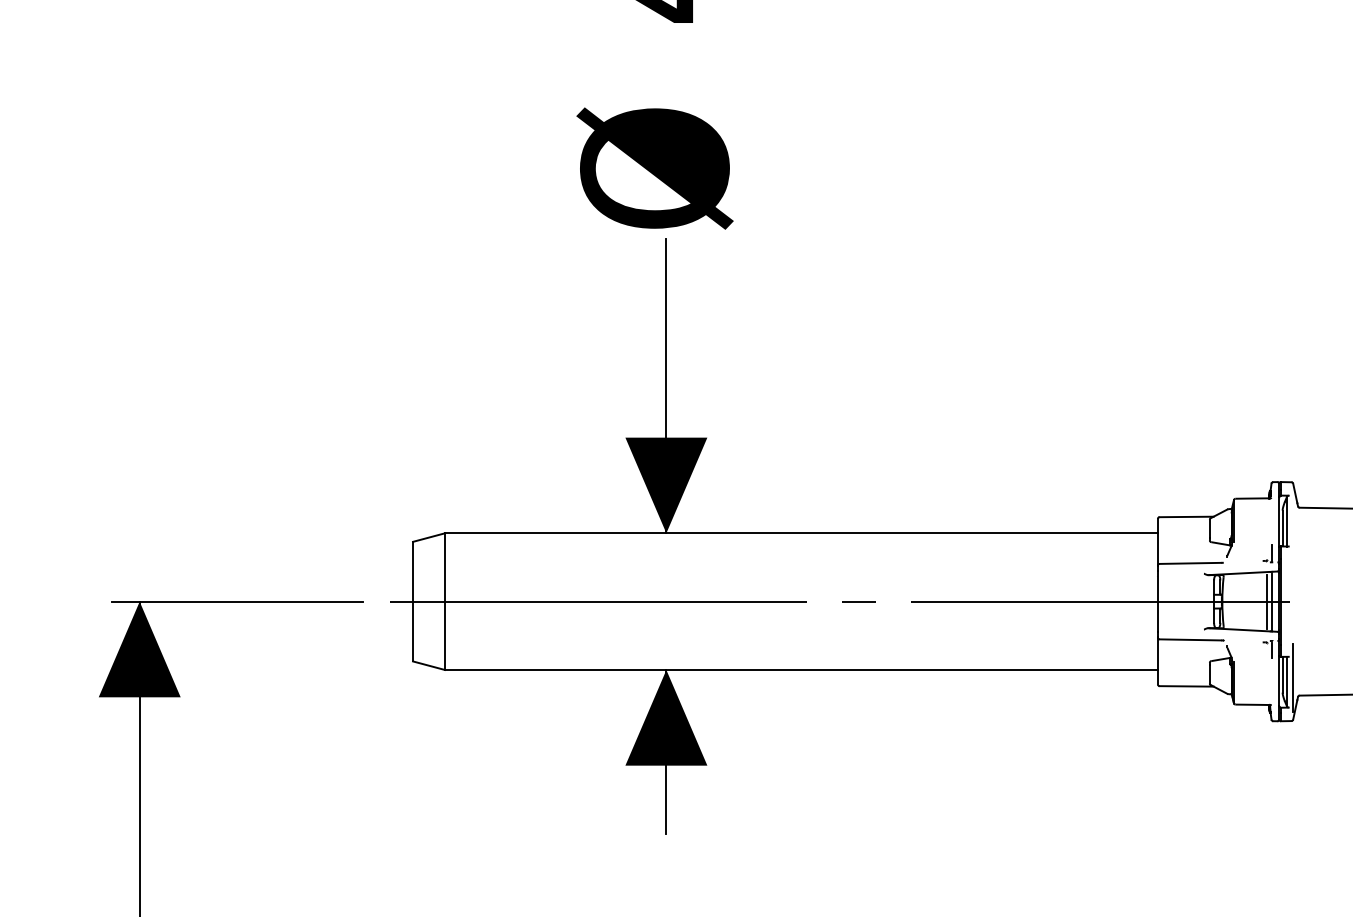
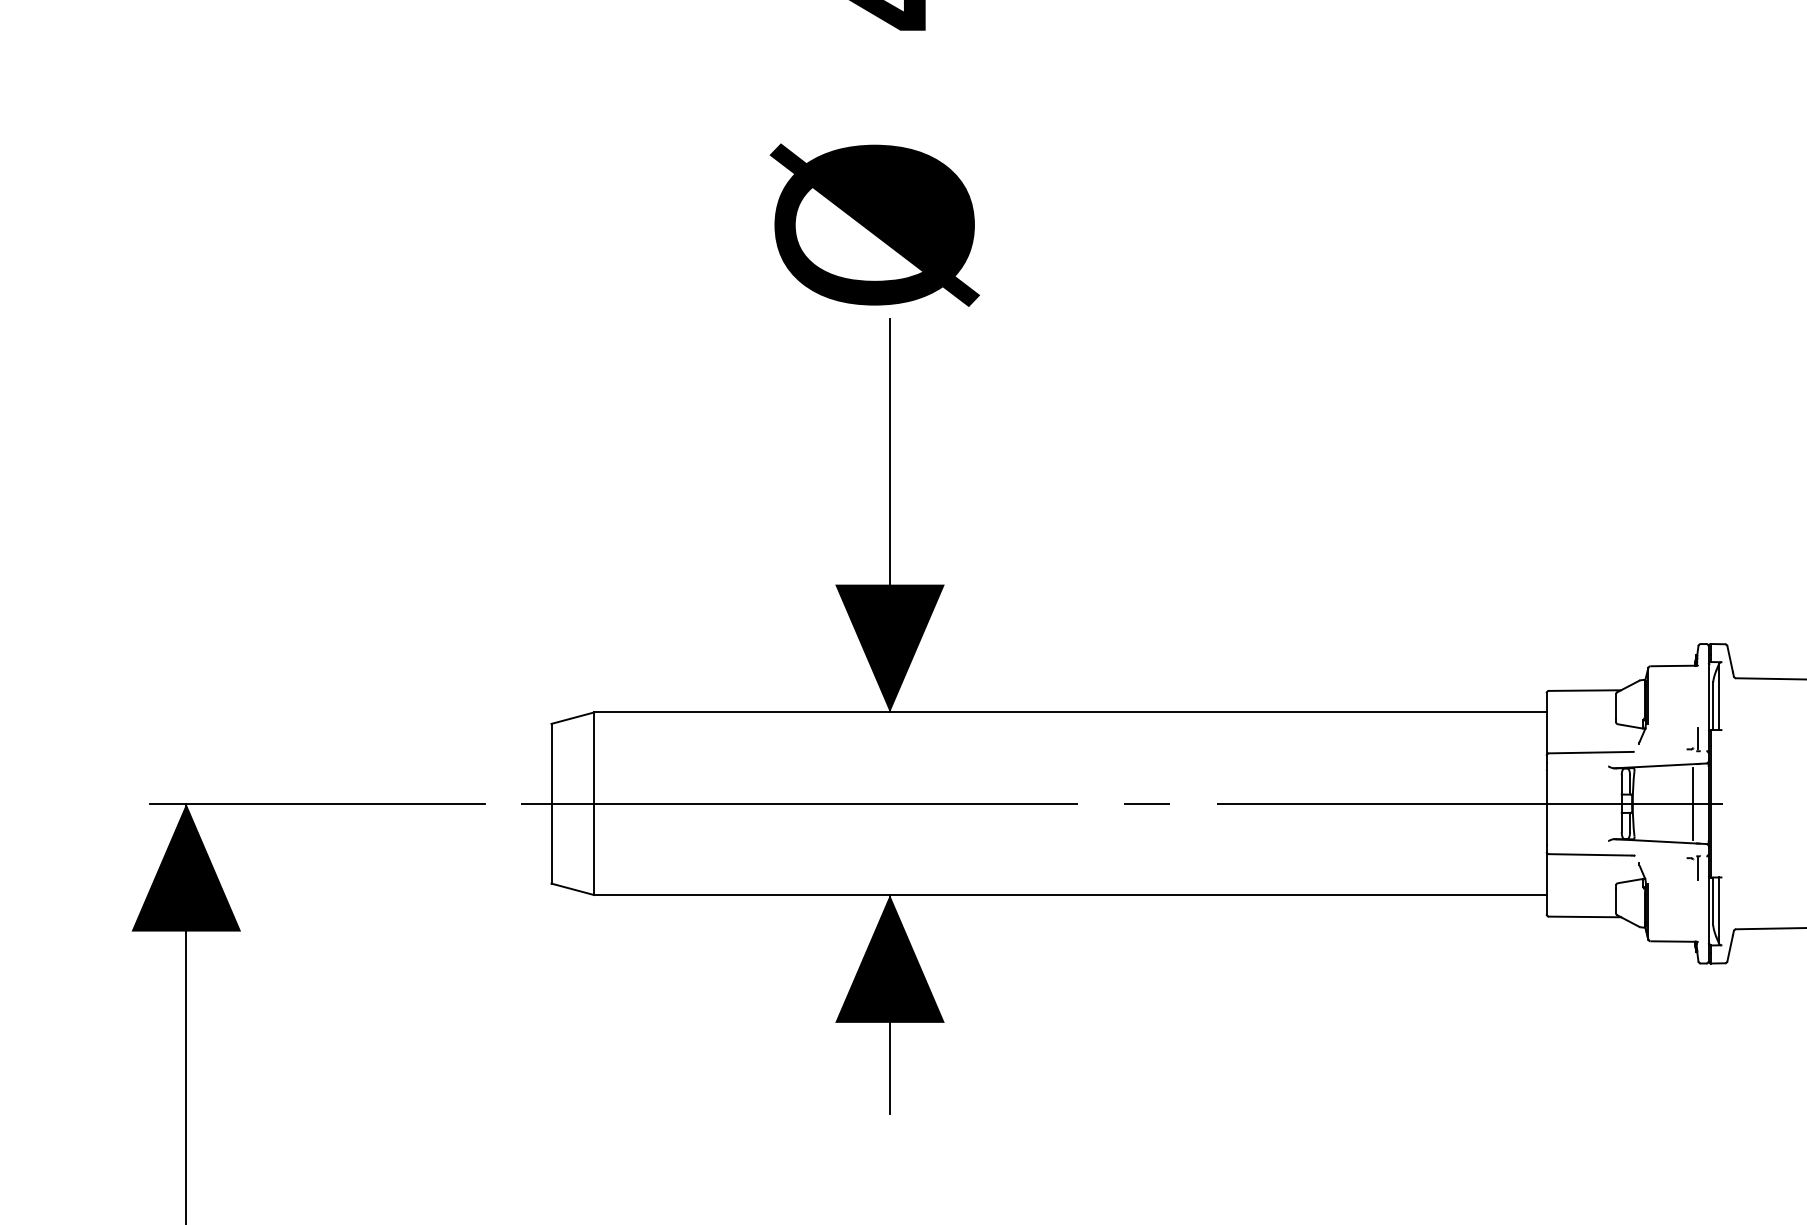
line: (1271, 601) -> (1698, 803), removed
line: (1293, 677) -> (1727, 905), removed

